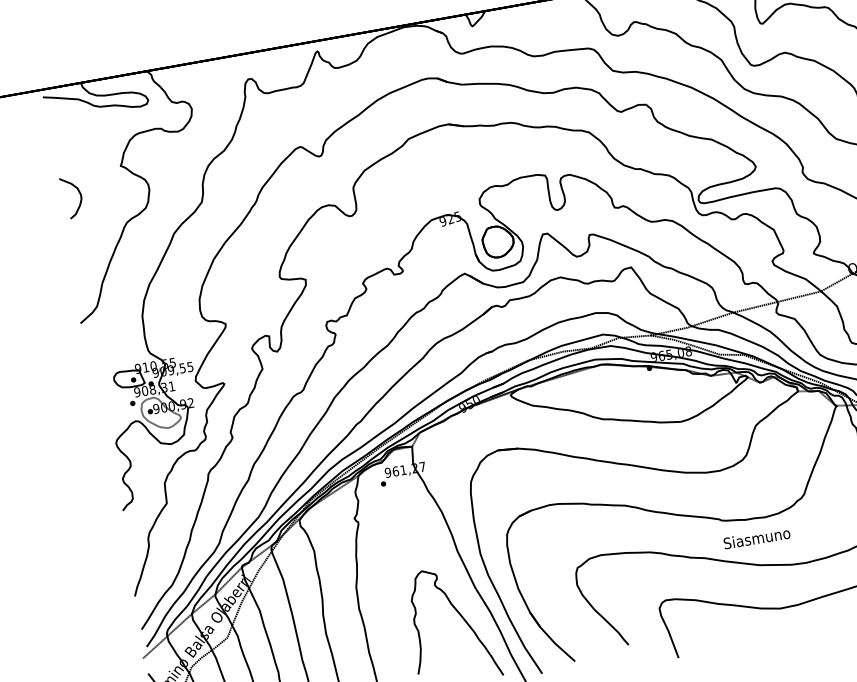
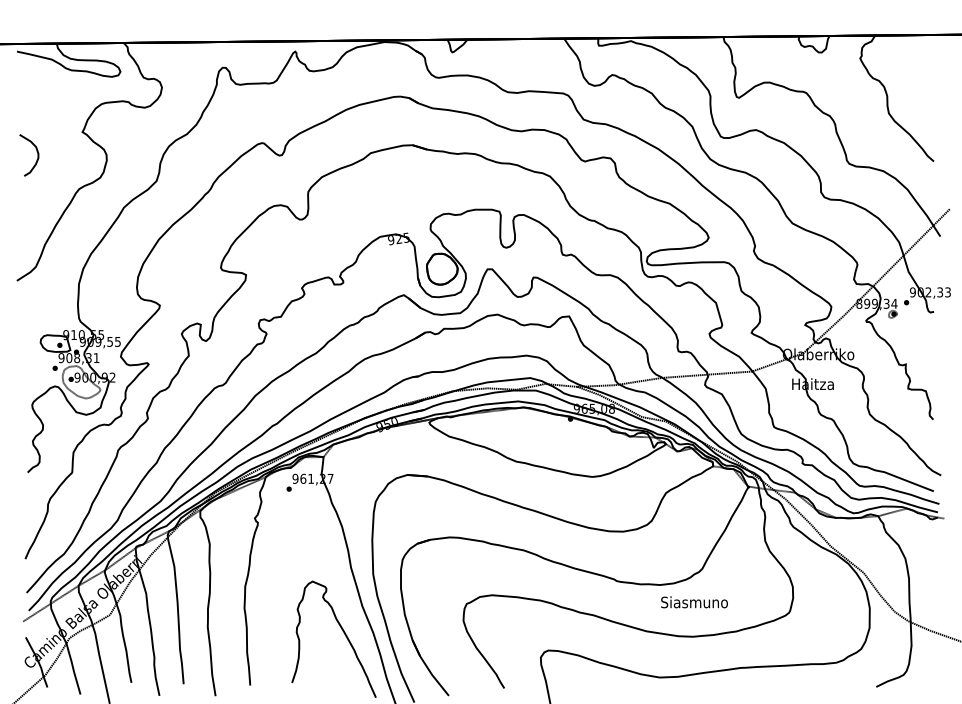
text: (756, 538) -> (694, 602), moved

